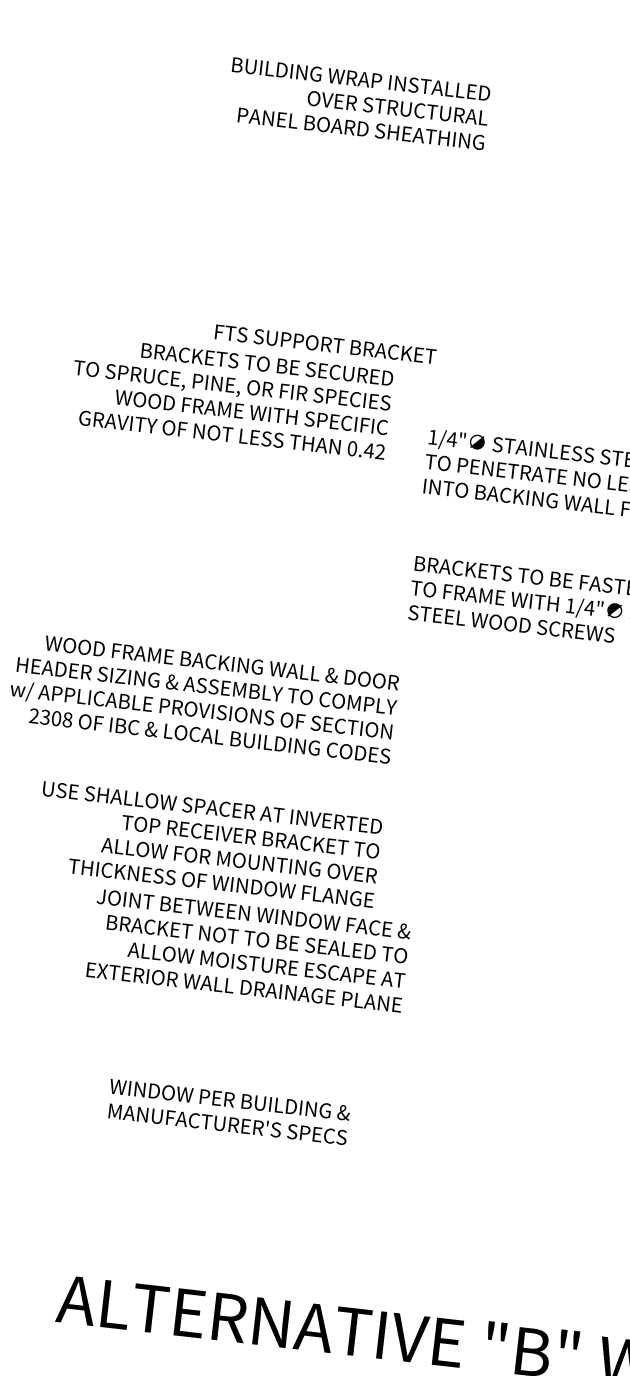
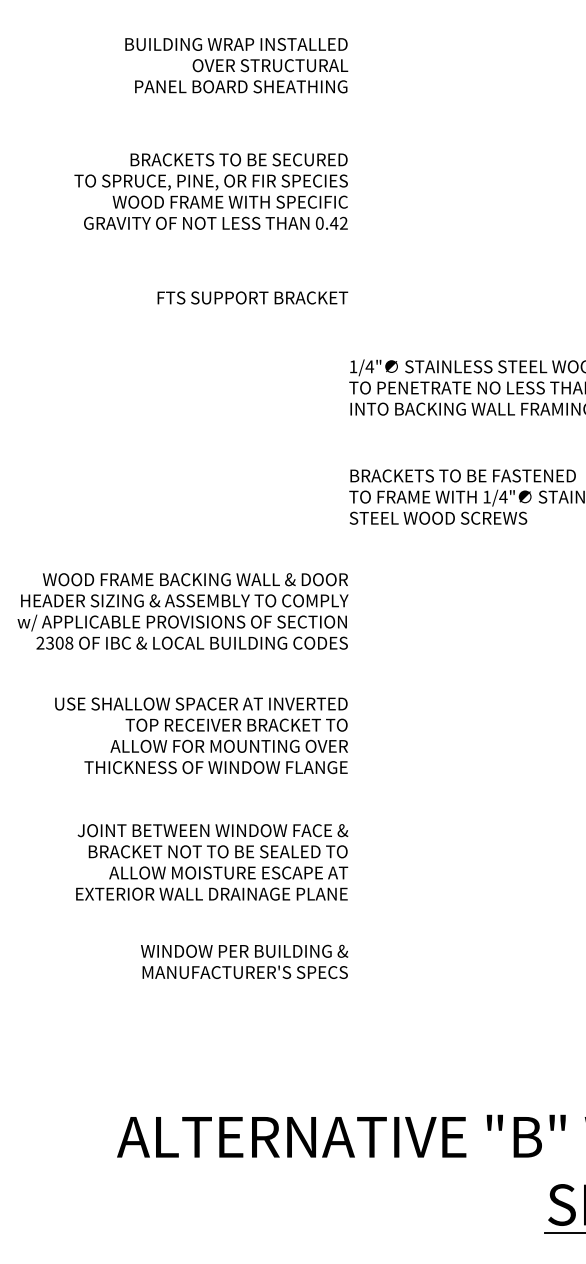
text: (358, 103) -> (236, 65), moved
text: (230, 397) -> (210, 191), moved
text: (249, 950) -> (212, 862), moved

